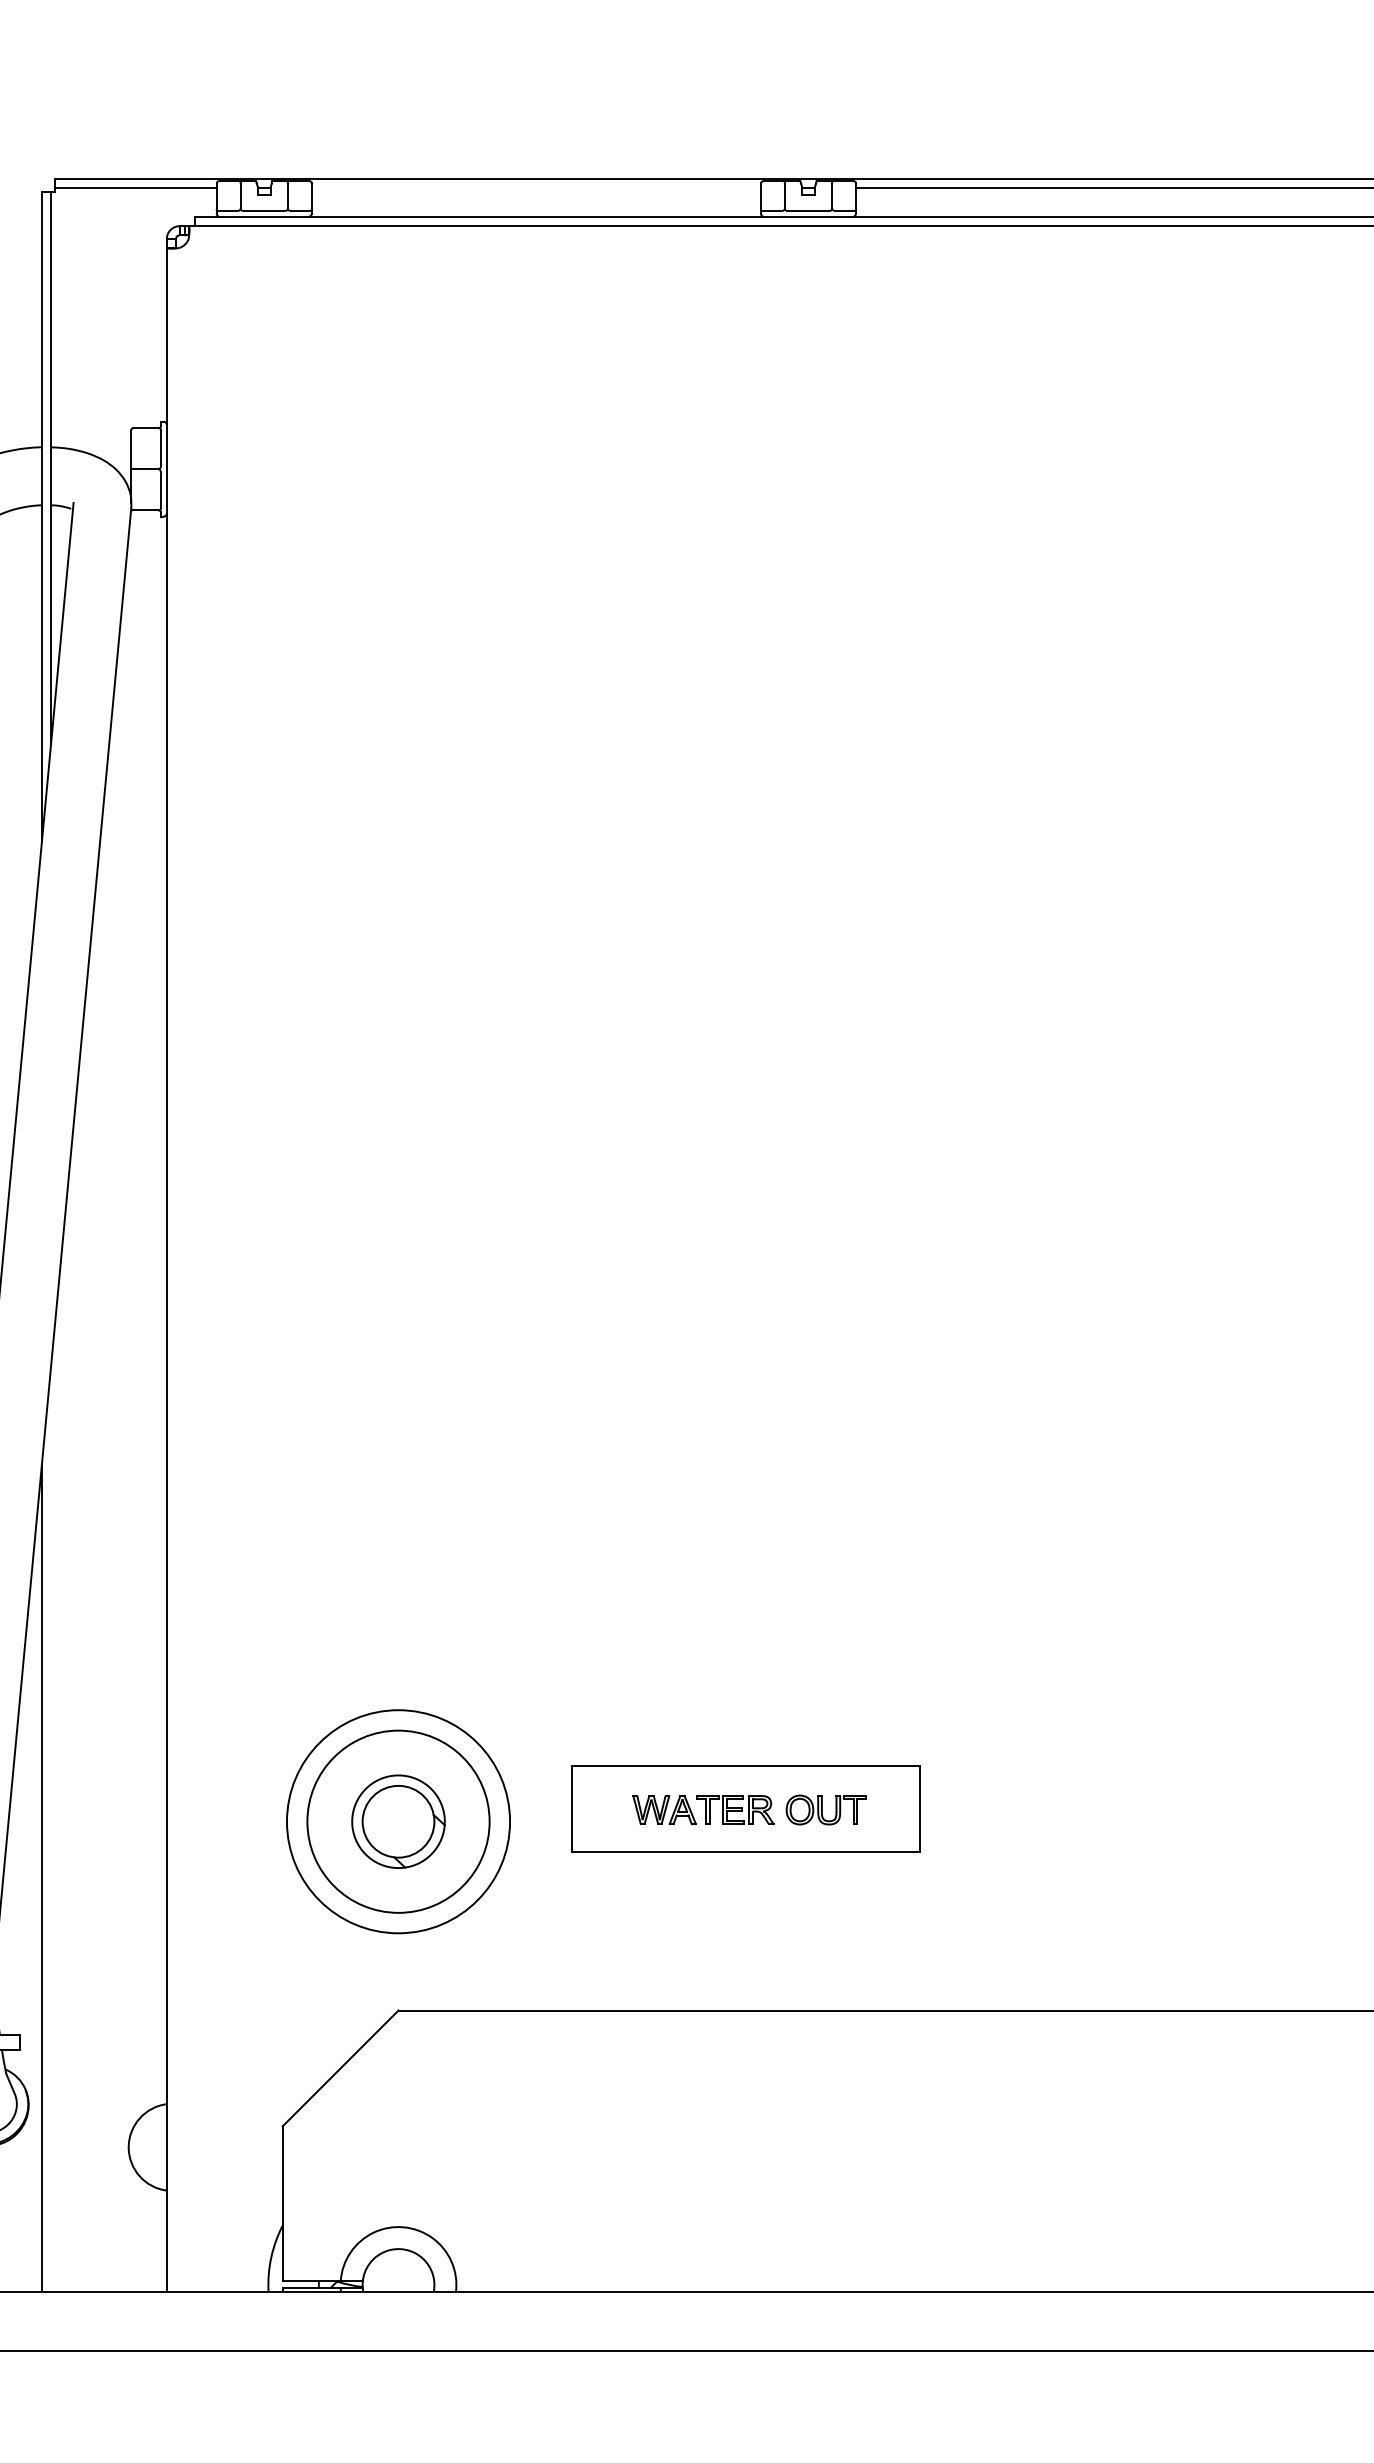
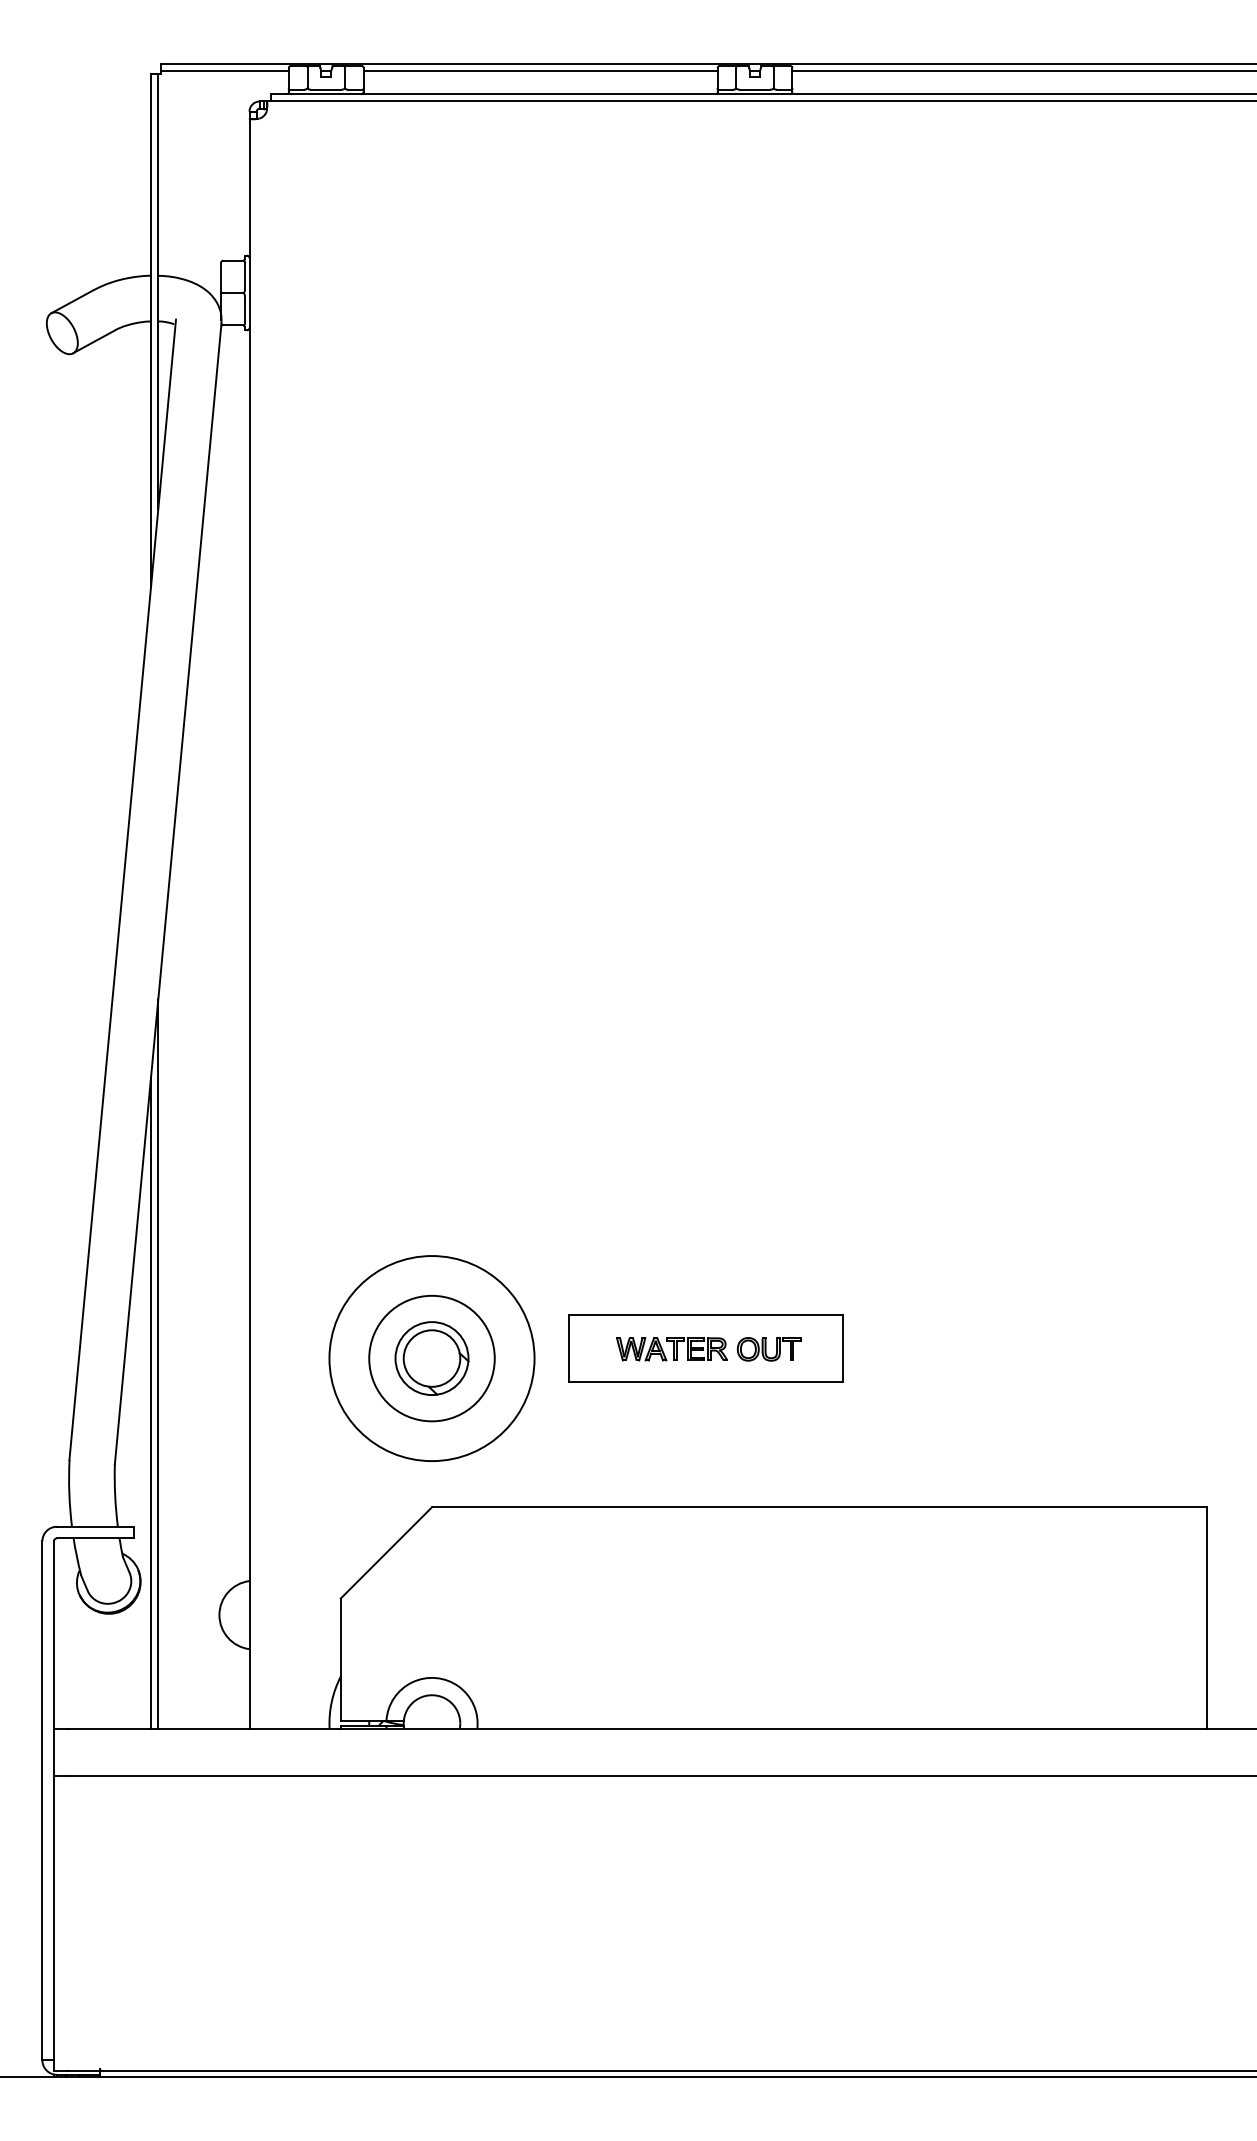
line: (536, 188) -> (540, 71), added
circle: (397, 1821) -> (431, 1358), size x0.71
circle: (397, 1821) -> (431, 1358), size x1.43
line: (51, 1829) -> (158, 1364), added

